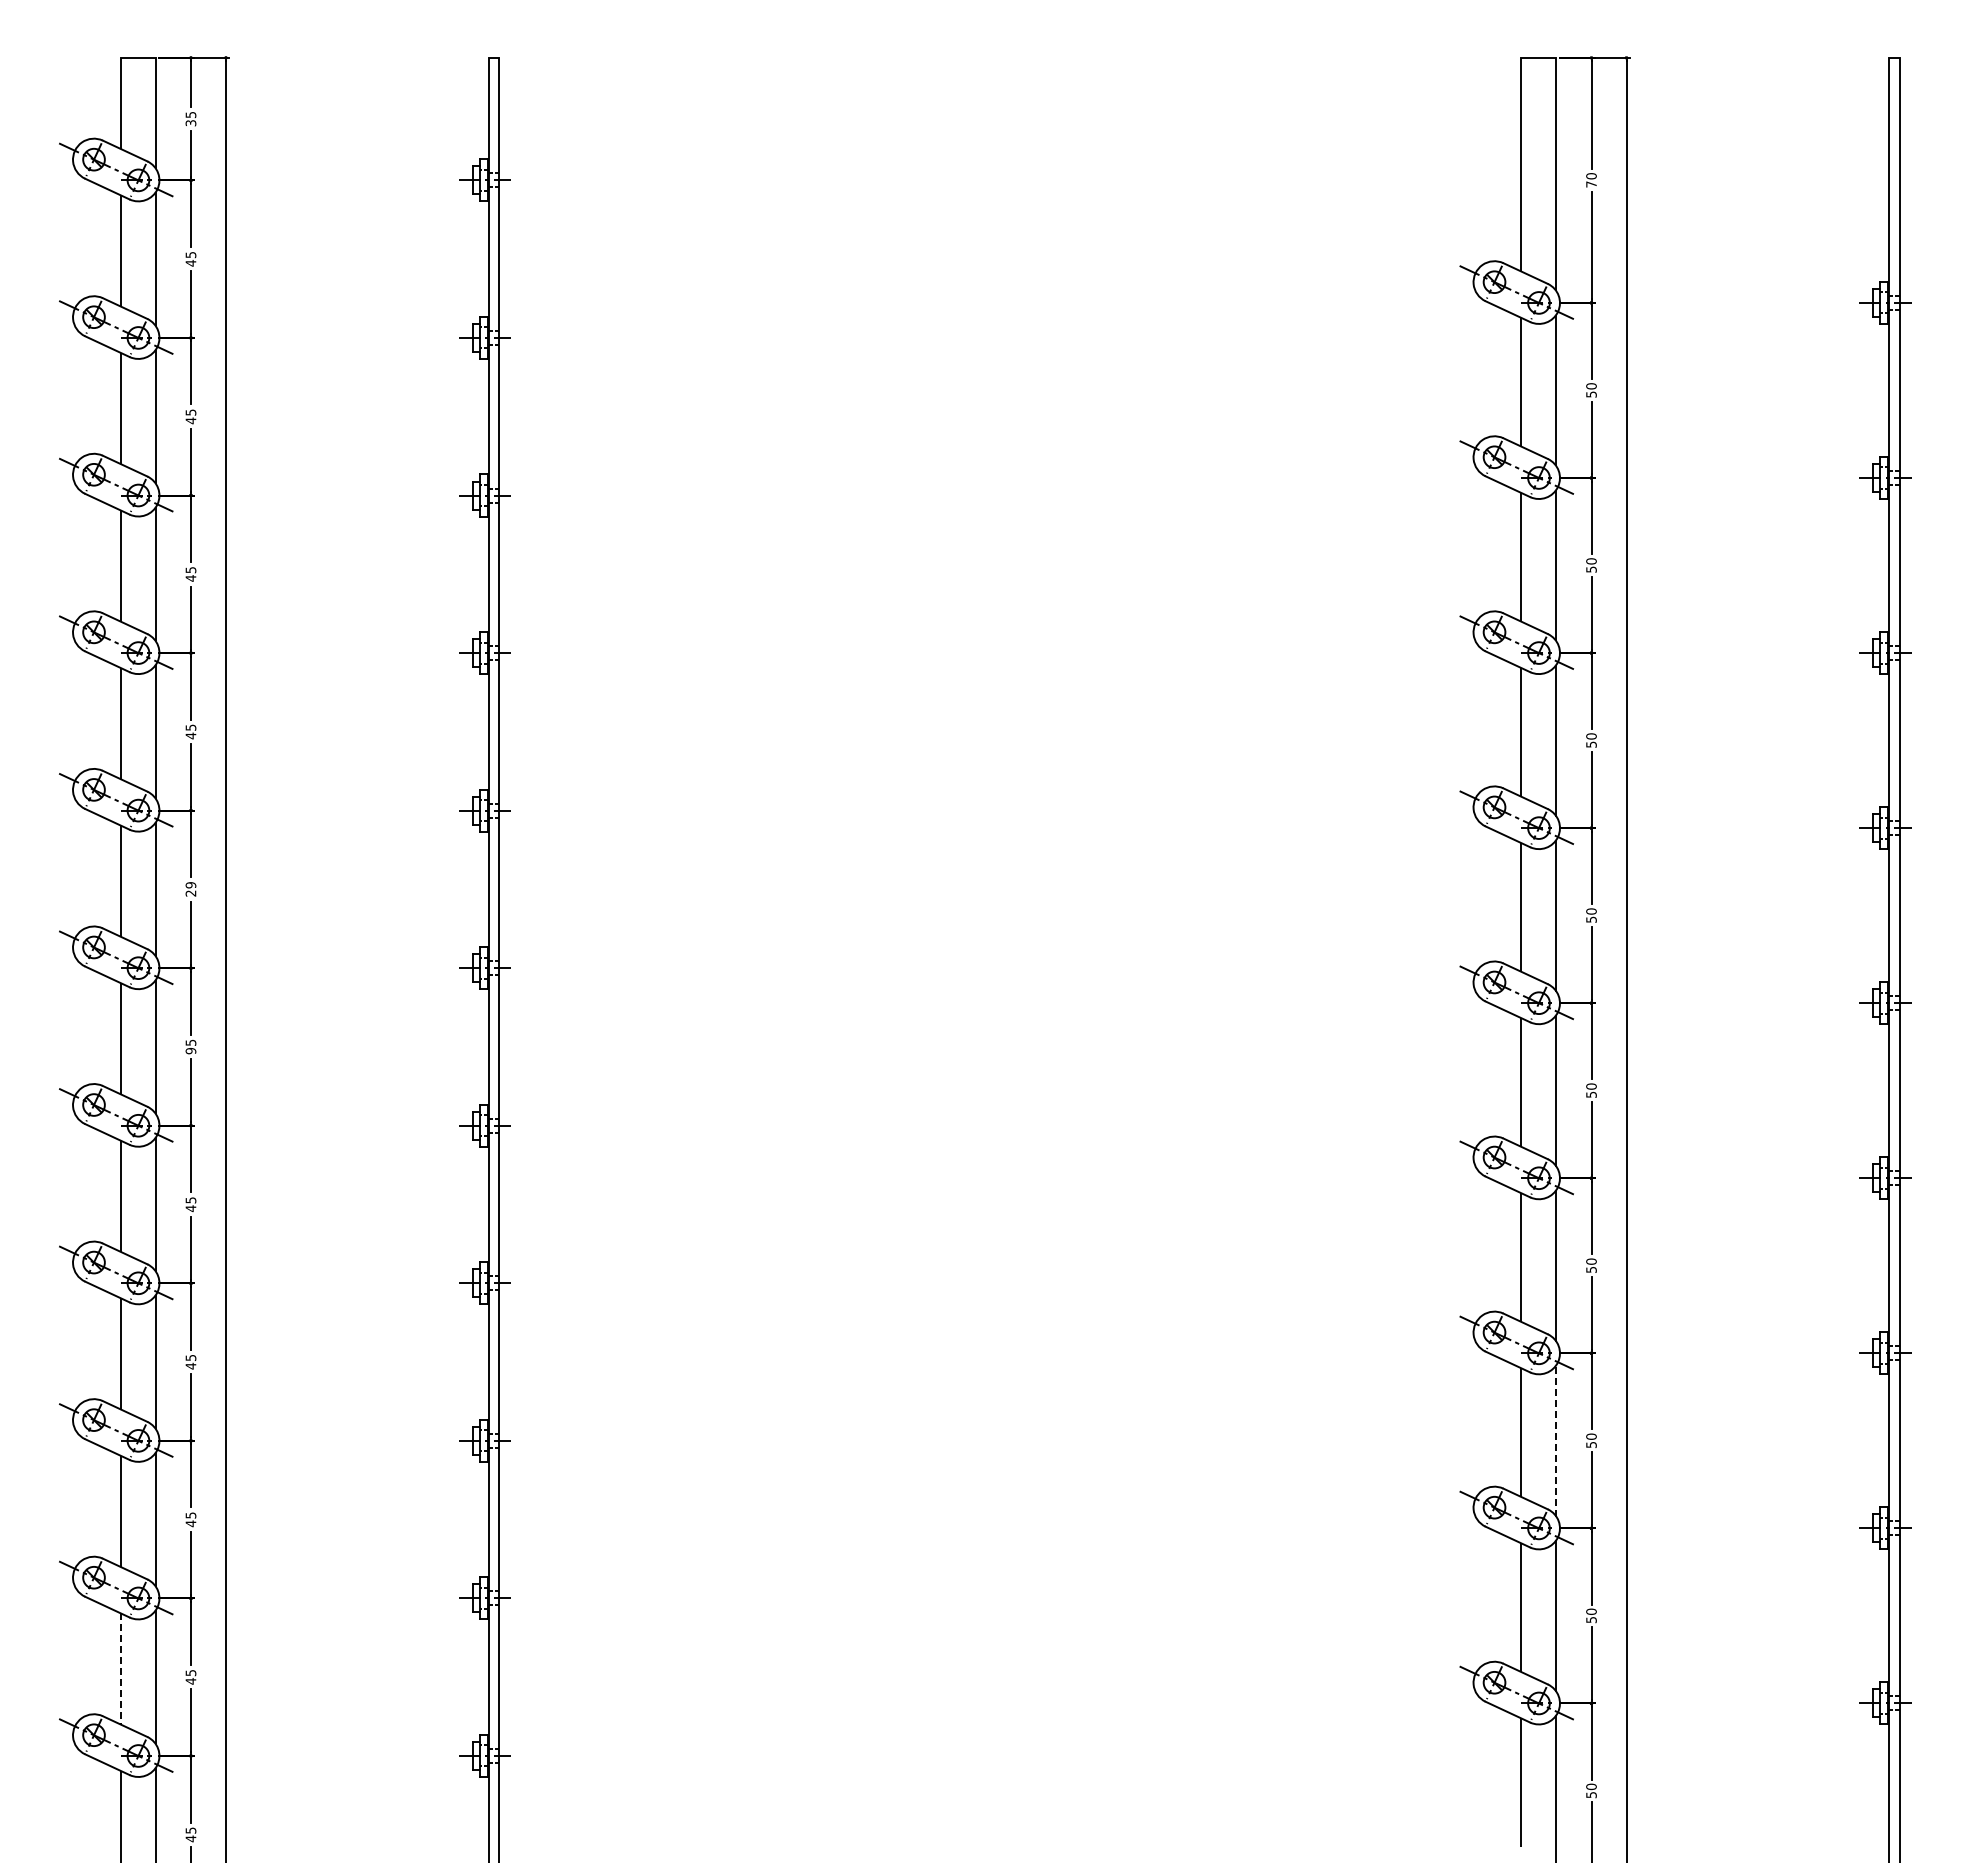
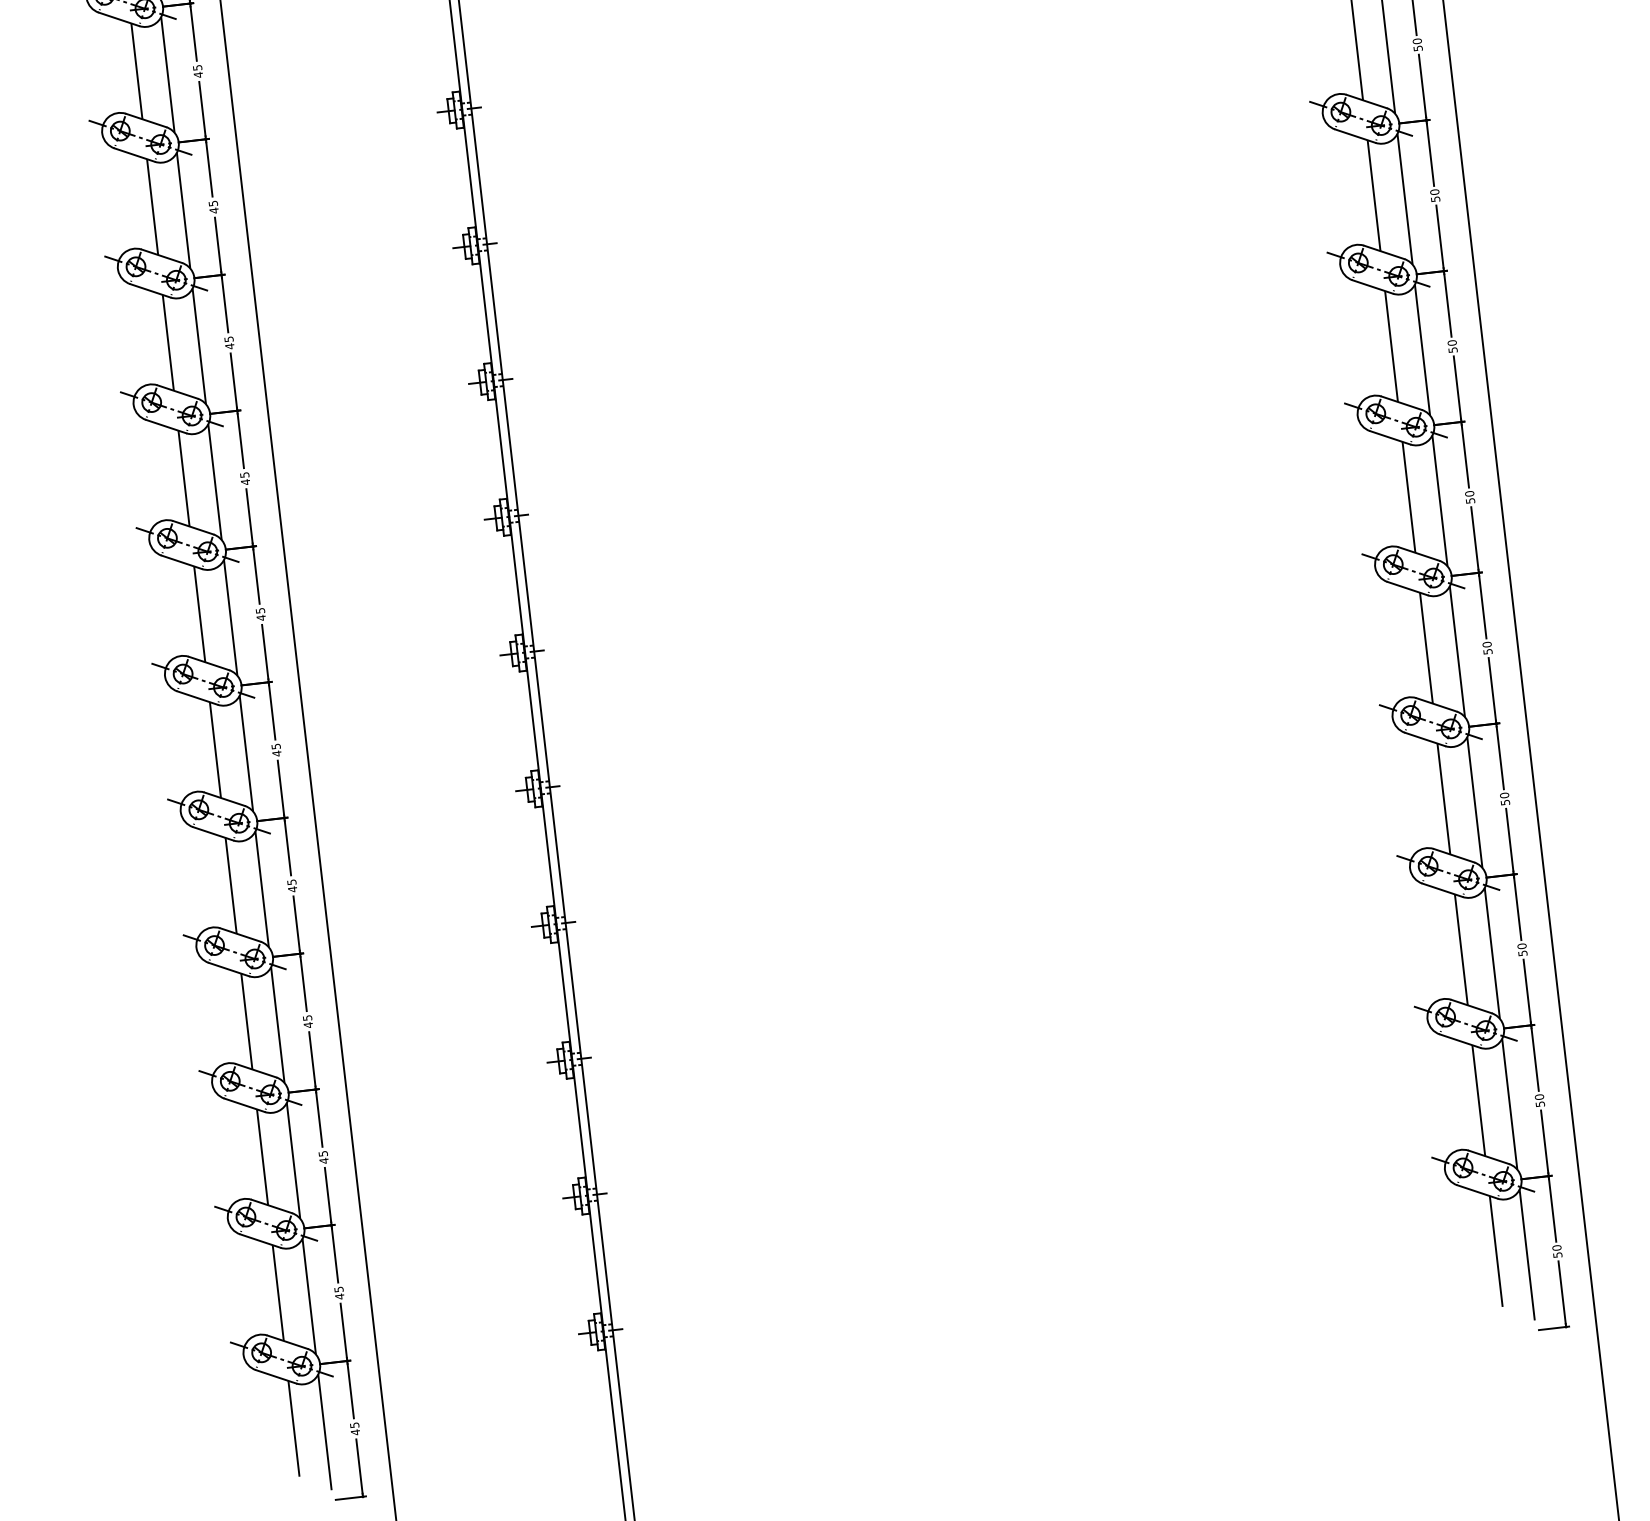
text: (190, 889) -> (260, 614), 29 -> 45
text: (190, 1050) -> (276, 753), 95 -> 45
line: (1556, 1440) -> (1492, 953), dashed -> solid
line: (120, 1669) -> (277, 1293), dashed -> solid

